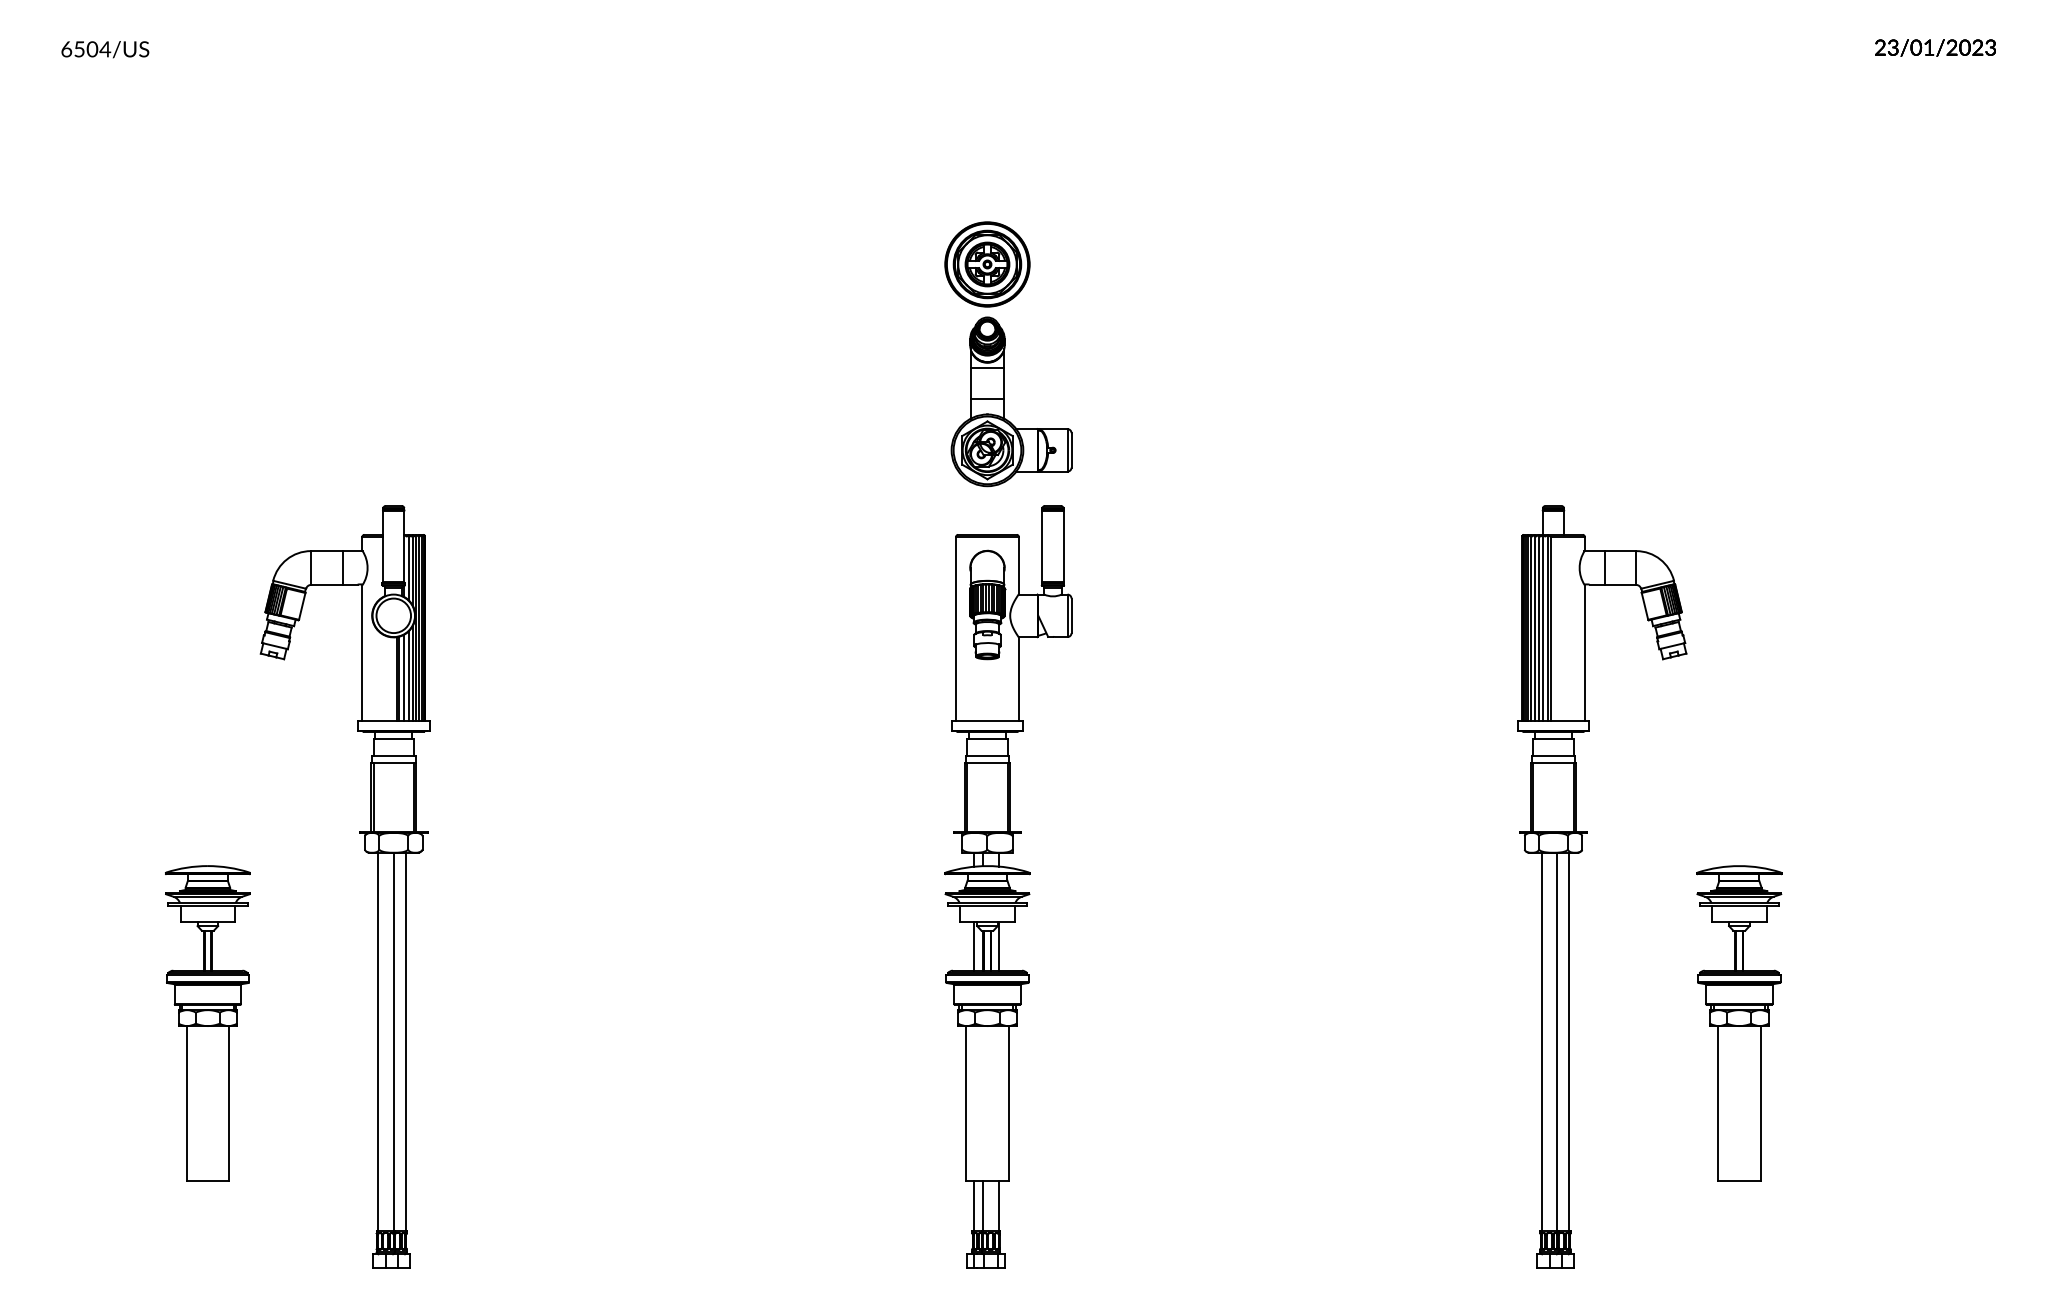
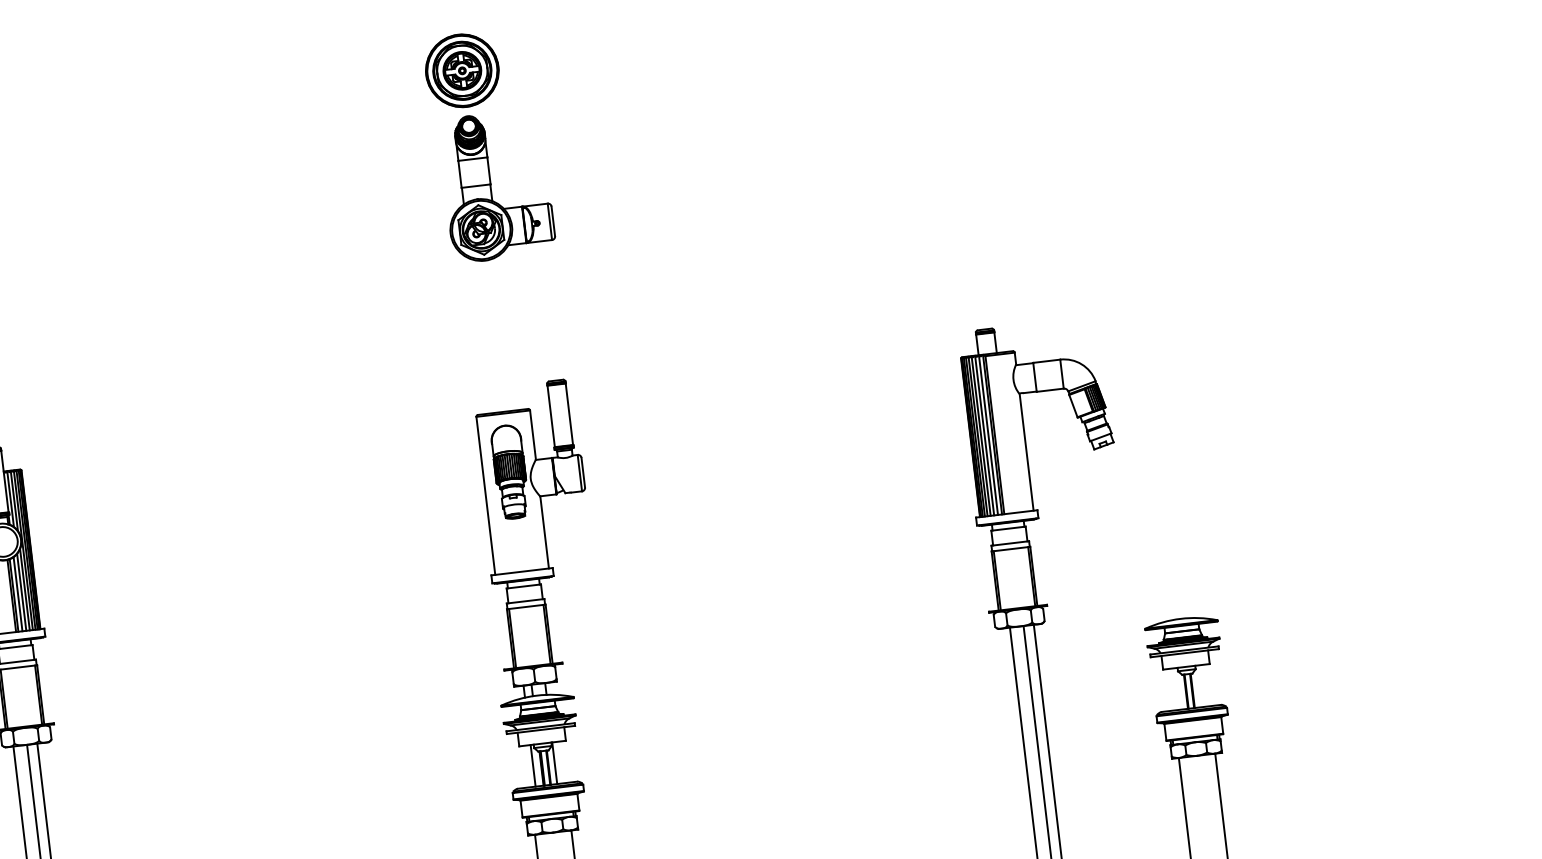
part: (1008, 354) -> (489, 145), moved

